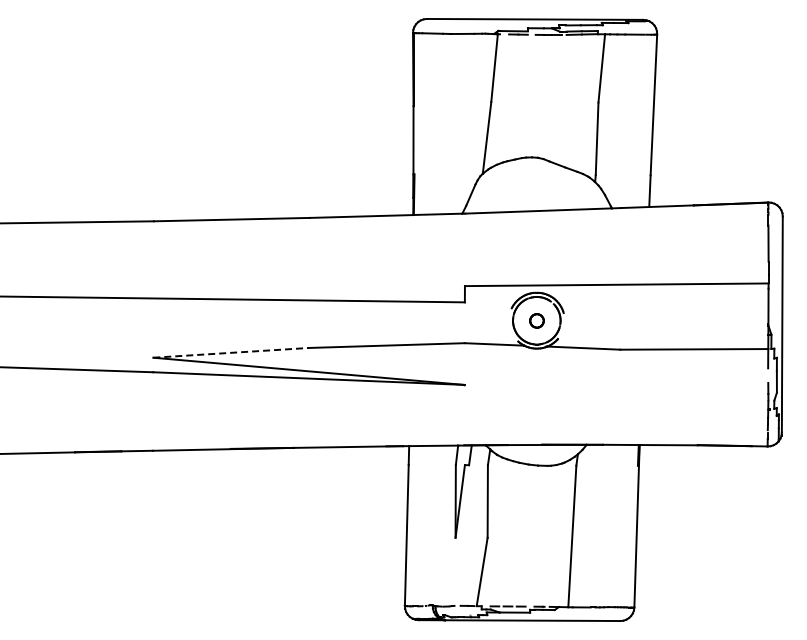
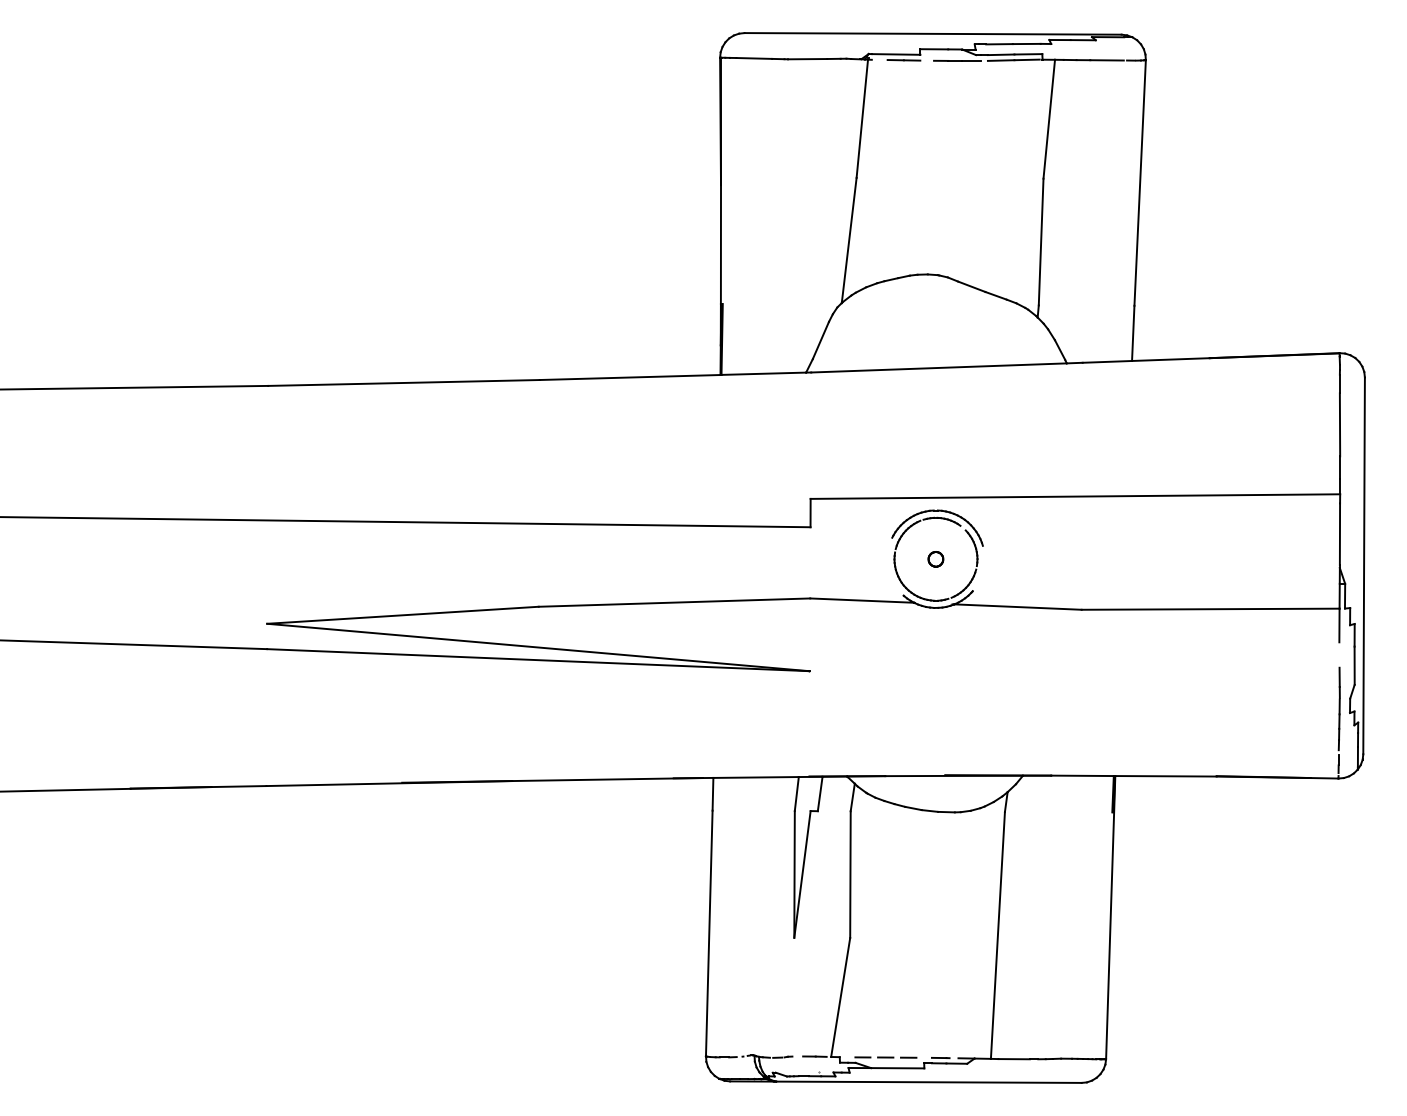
part: (536, 320) -> (935, 558), size x0.62
line: (231, 352) -> (403, 614), dashed -> solid

